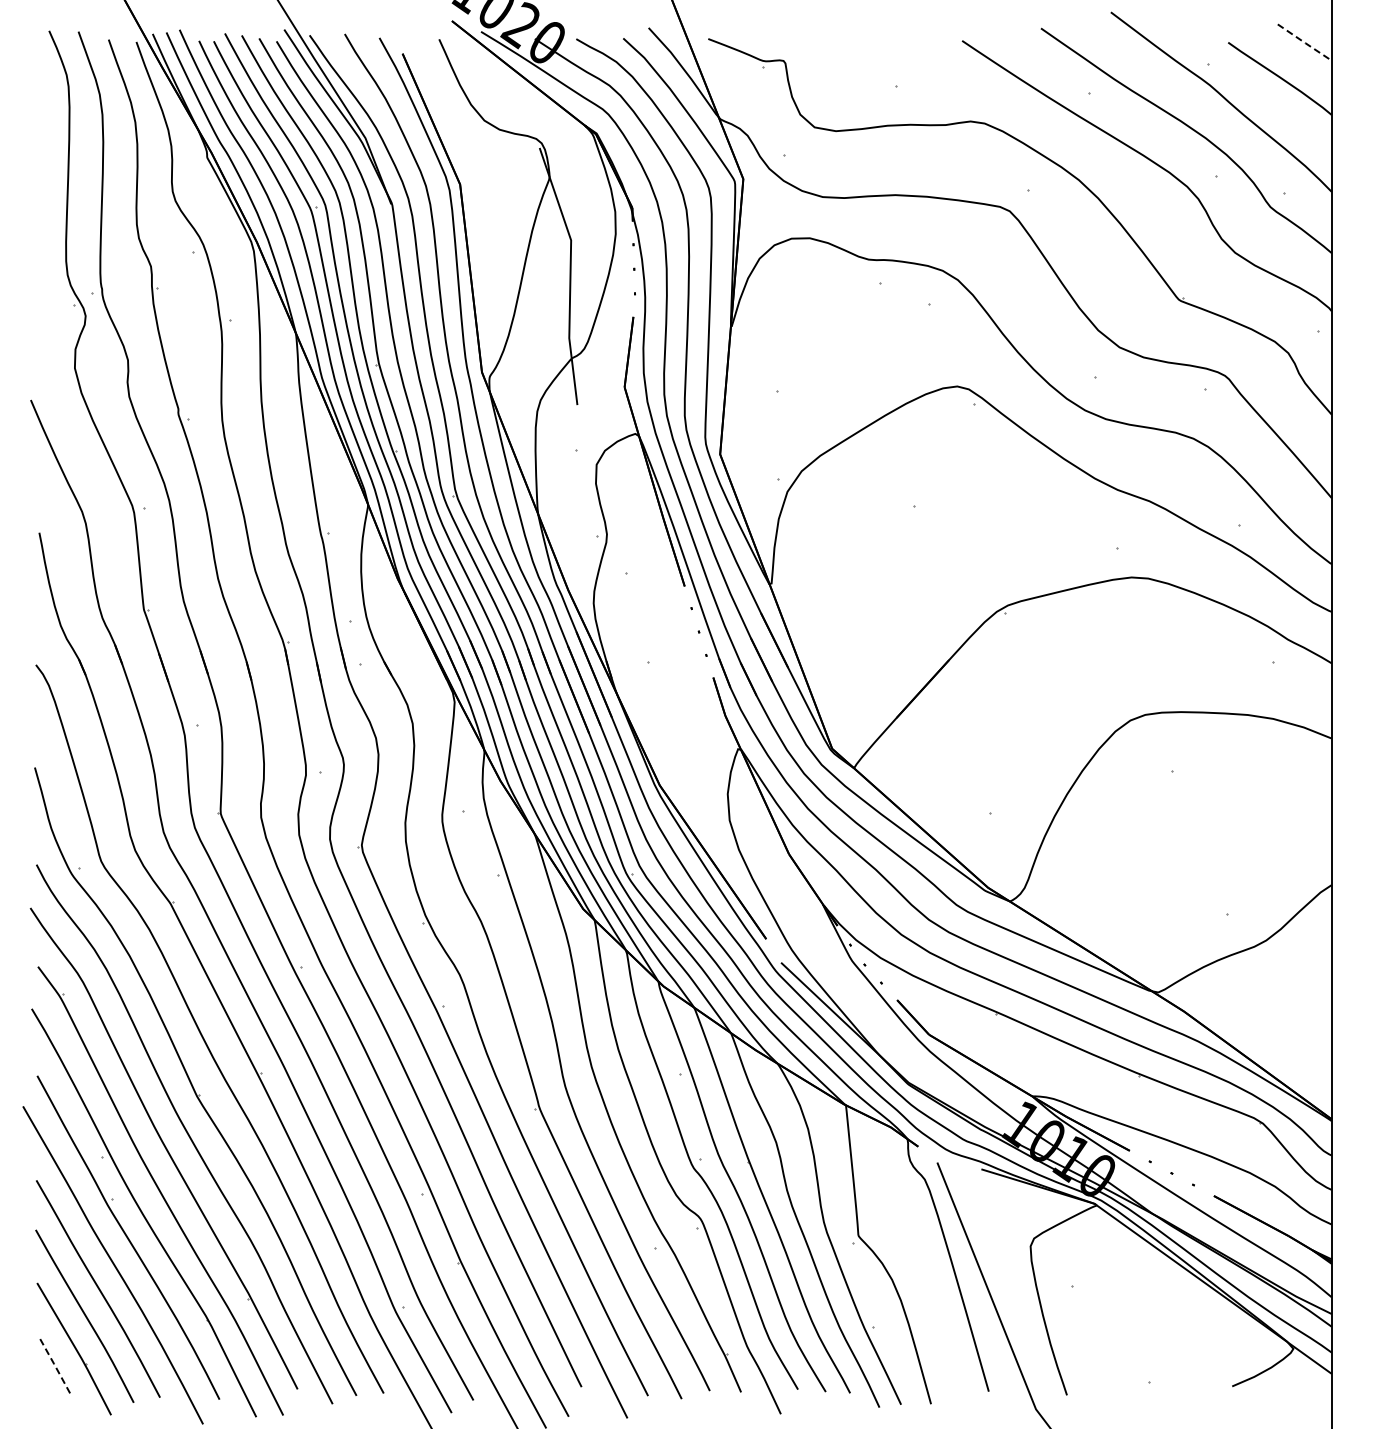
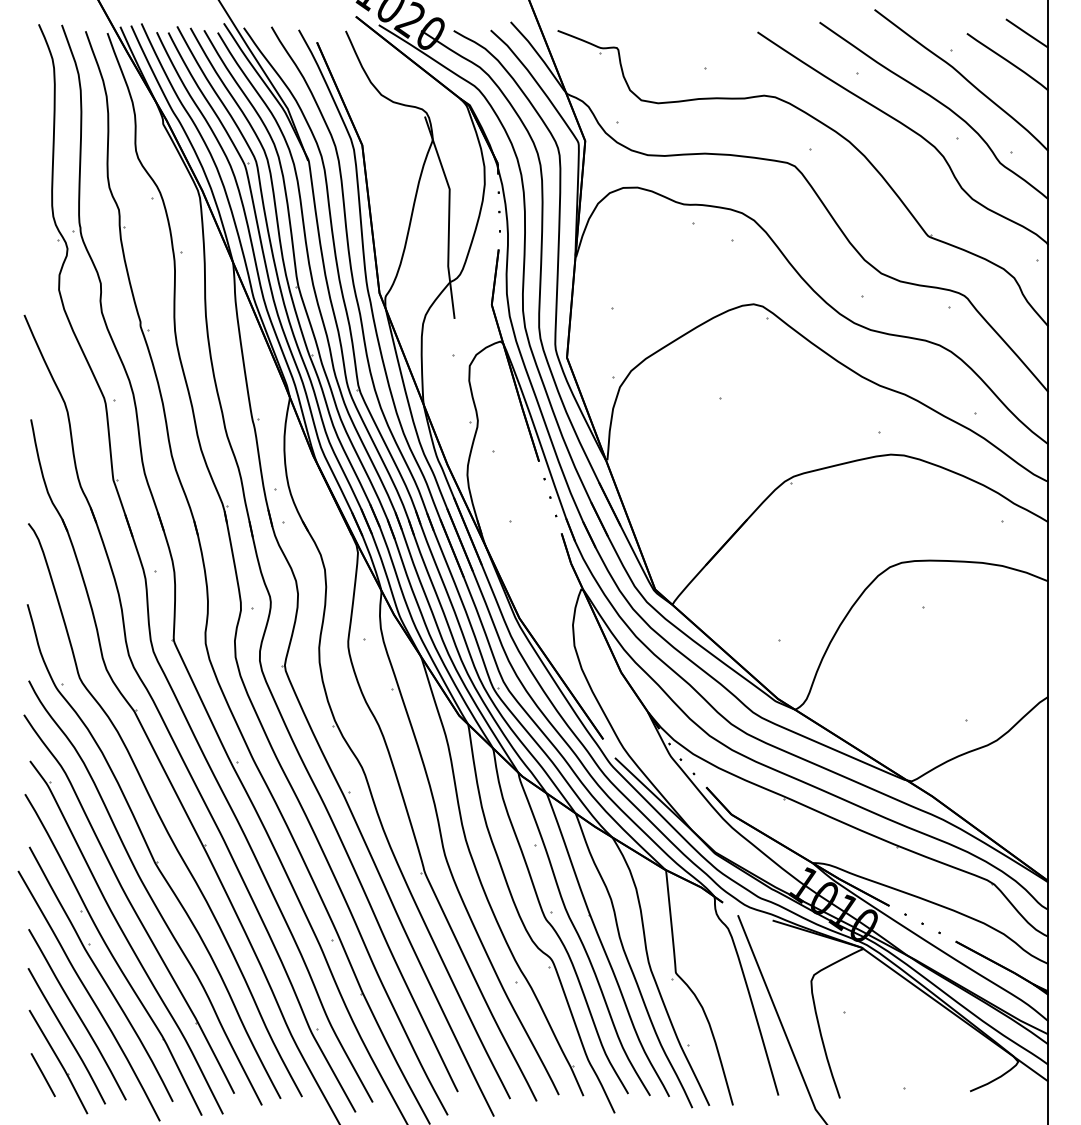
line: (1305, 43) -> (1027, 34), dashed -> solid
line: (54, 1364) -> (42, 1074), dashed -> solid

